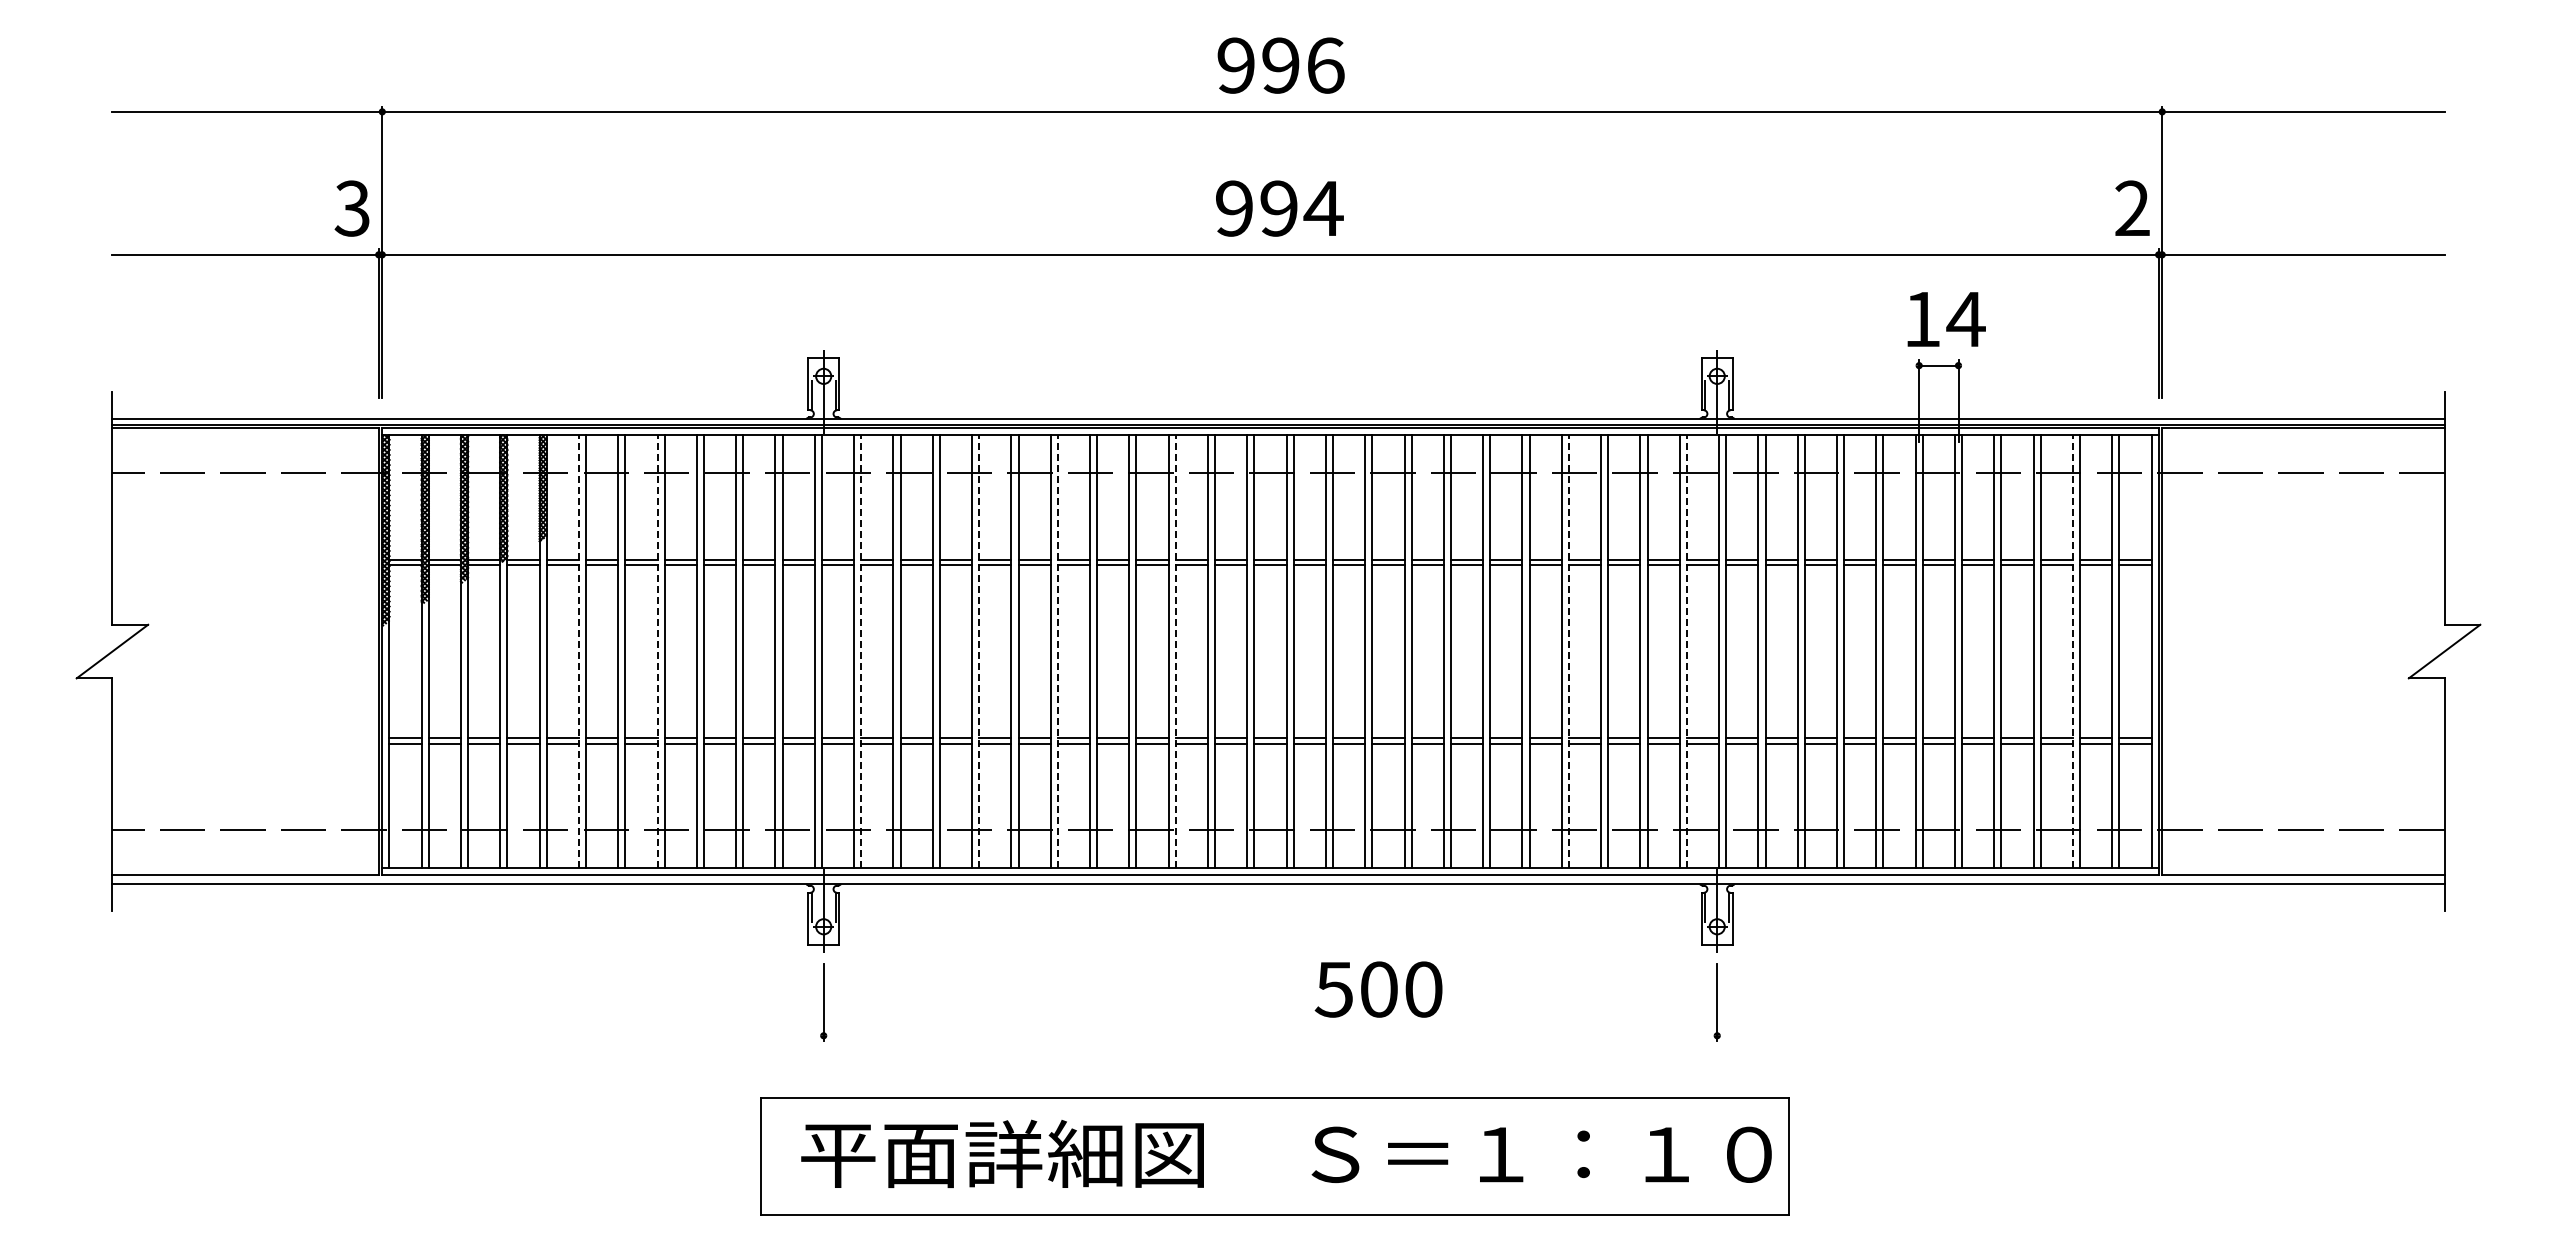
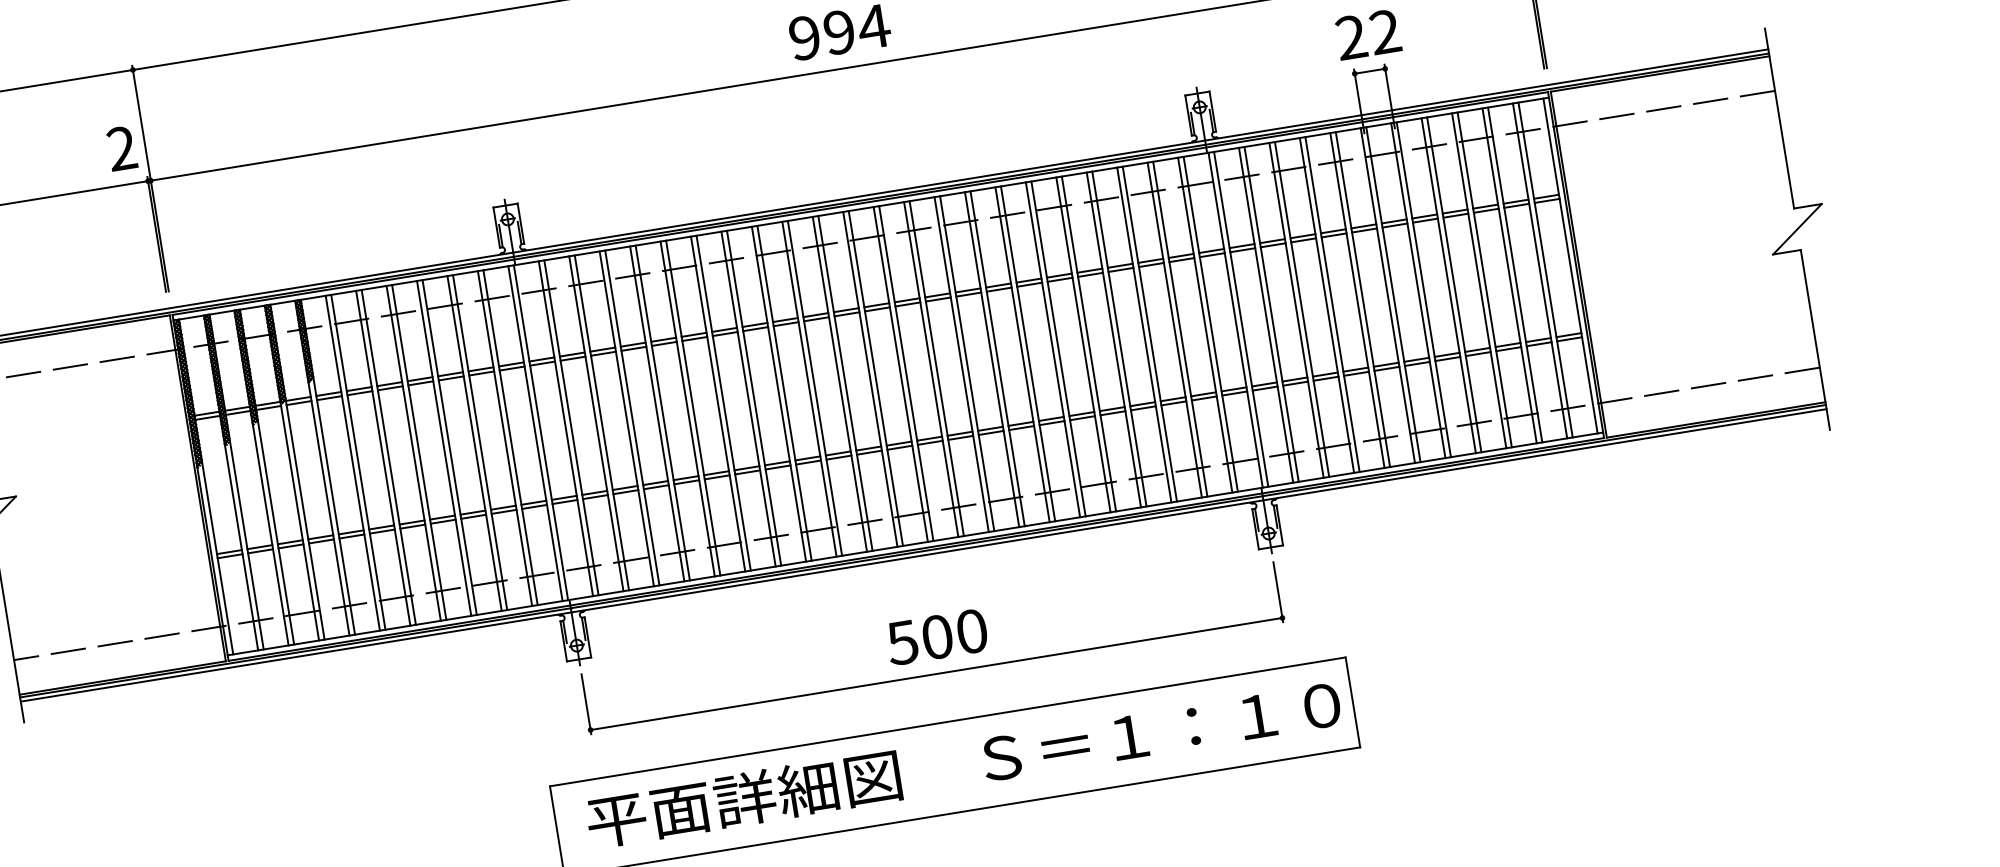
text: (351, 208) -> (121, 148), 3 -> 2
text: (1944, 318) -> (1368, 34), 14 -> 22
line: (578, 651) -> (352, 463), dashed -> solid
line: (657, 651) -> (413, 453), dashed -> solid
line: (861, 651) -> (571, 427), dashed -> solid
line: (979, 651) -> (663, 412), dashed -> solid
line: (1057, 651) -> (723, 403), dashed -> solid
line: (1175, 651) -> (814, 388), dashed -> solid
line: (1568, 651) -> (1119, 339), dashed -> solid
line: (1686, 651) -> (1210, 324), dashed -> solid
line: (2072, 651) -> (1509, 275), dashed -> solid
line: (1278, 878) -> (923, 551), added
text: (1378, 989) -> (936, 637), moved
line: (1270, 1035) -> (936, 673), added

